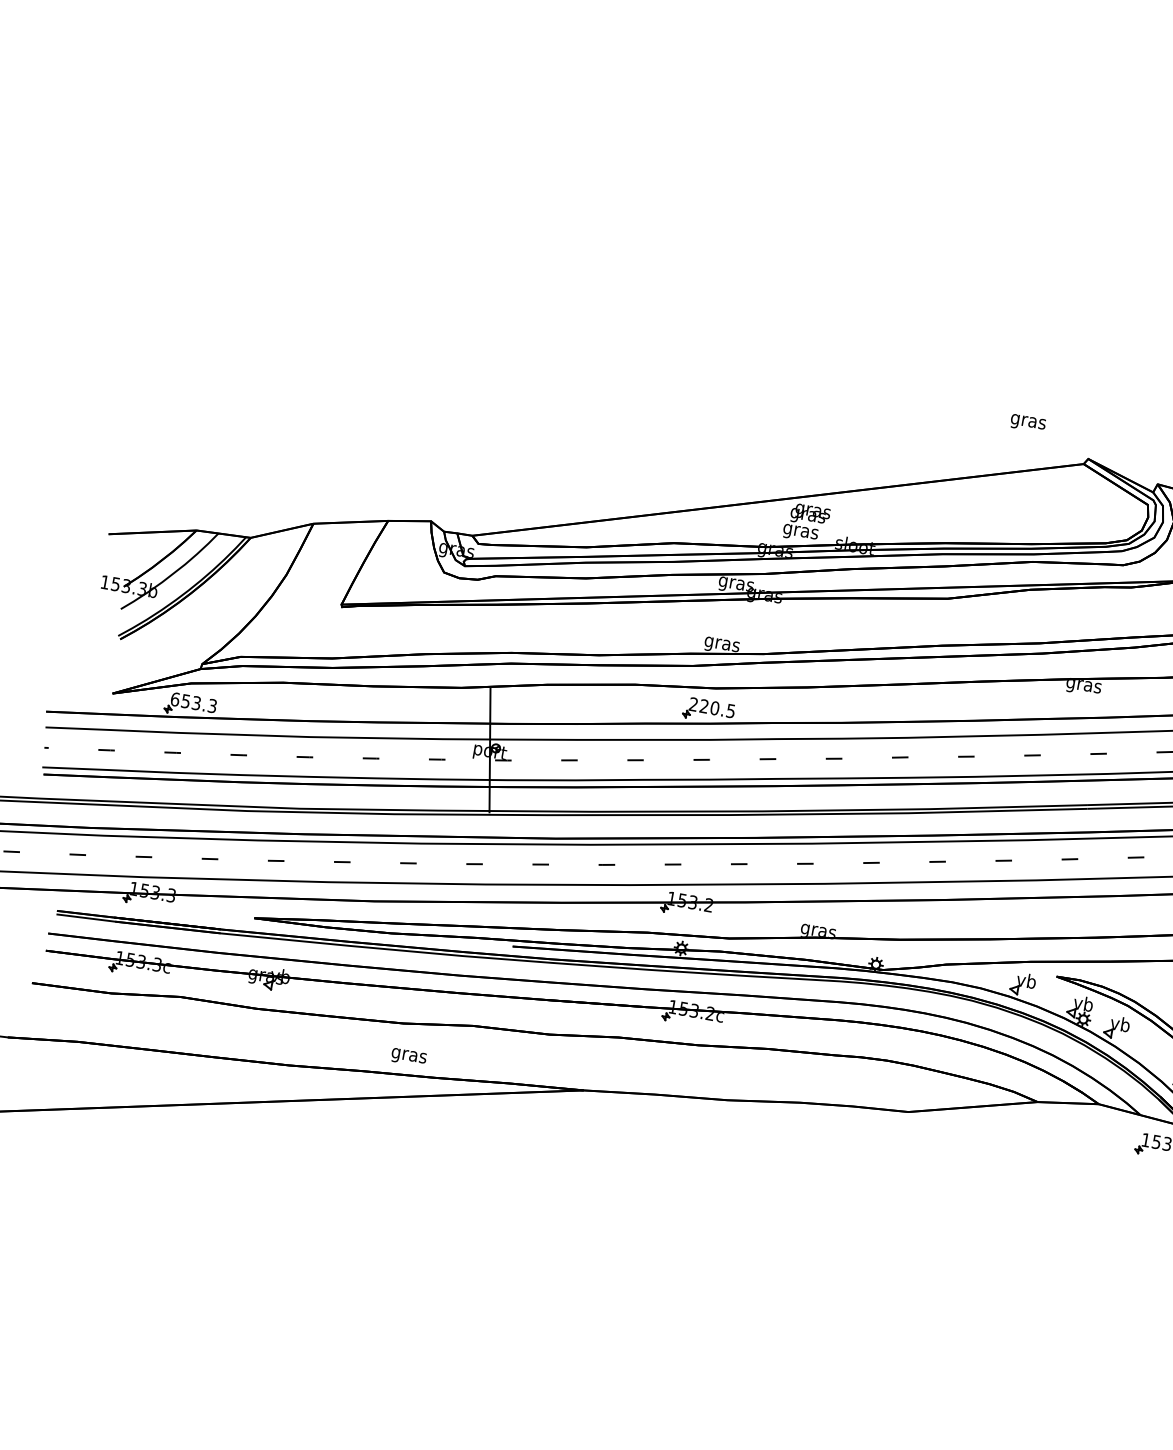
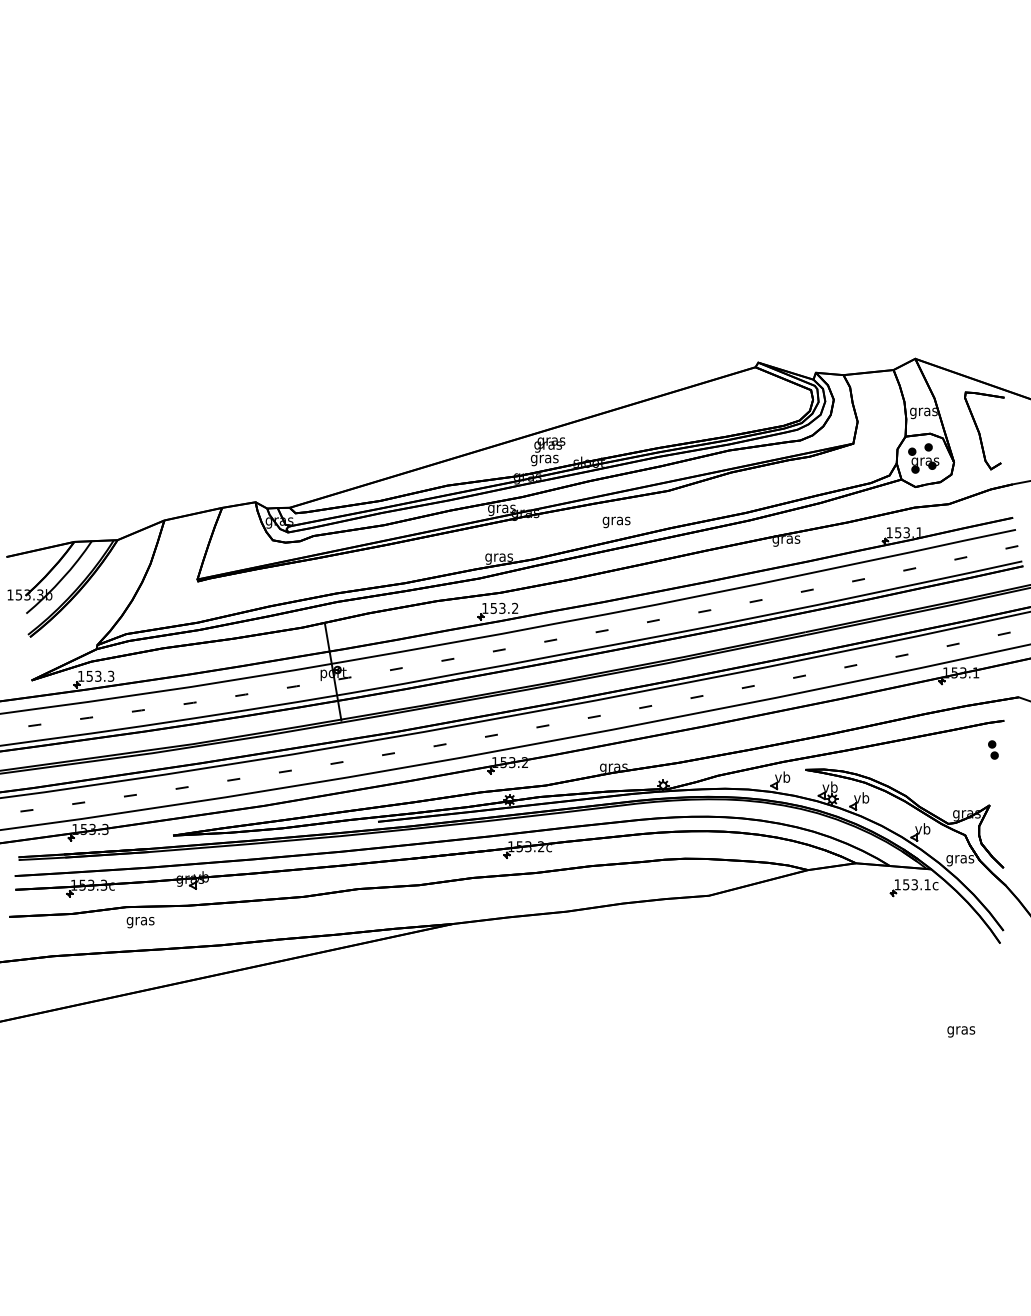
text: (1027, 423) -> (616, 522), moved
text: (175, 698) -> (81, 675), 653.3 -> 153.3
text: (712, 706) -> (500, 607), 220.5 -> 153.2
text: (408, 1057) -> (140, 922), moved

